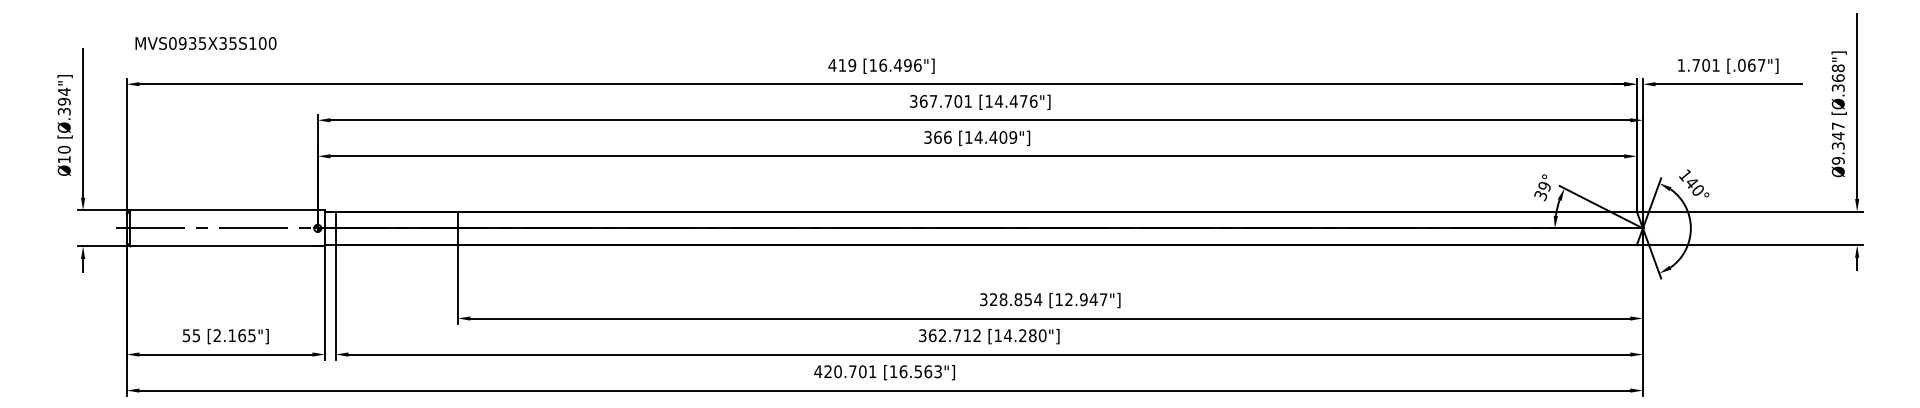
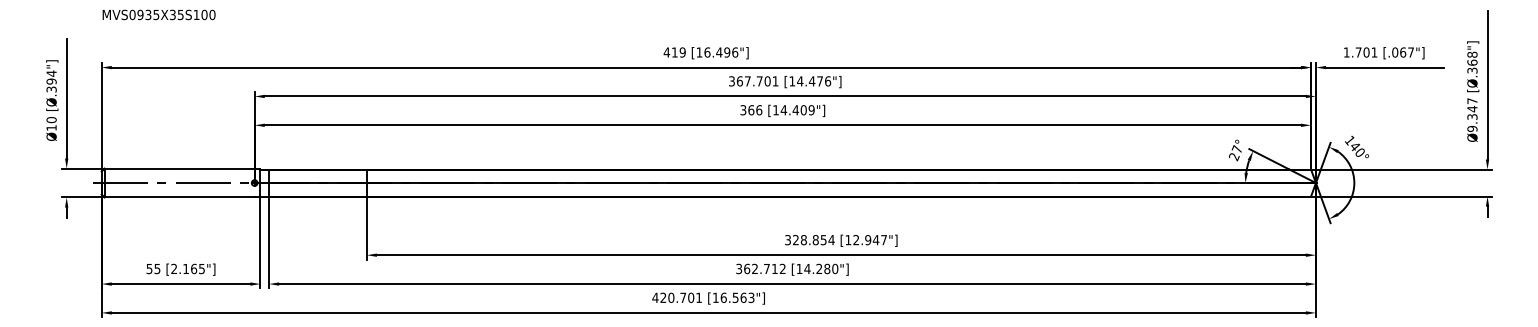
text: (205, 42) -> (158, 14), moved
text: (1542, 191) -> (1235, 153), 39° -> 27°

